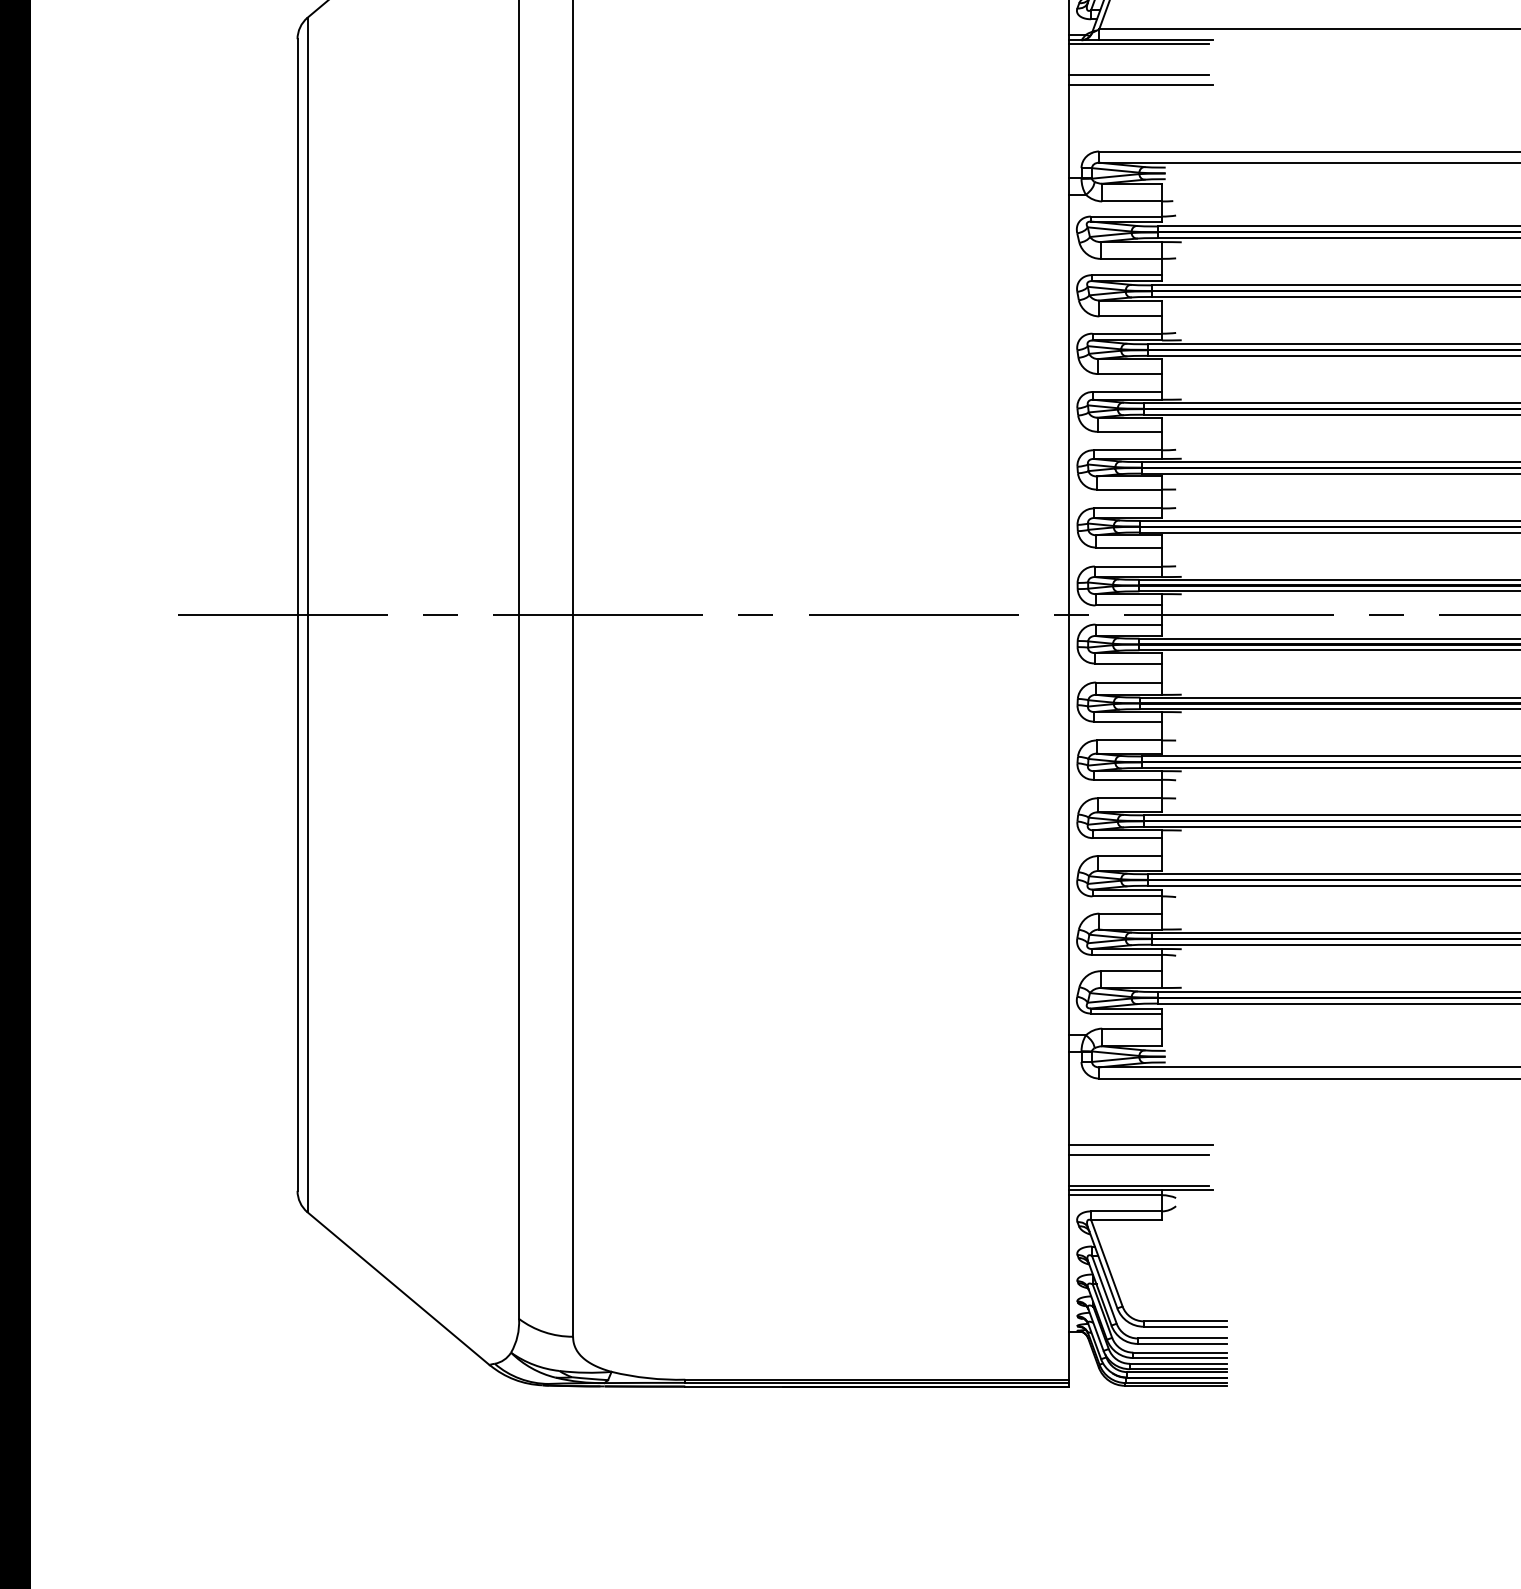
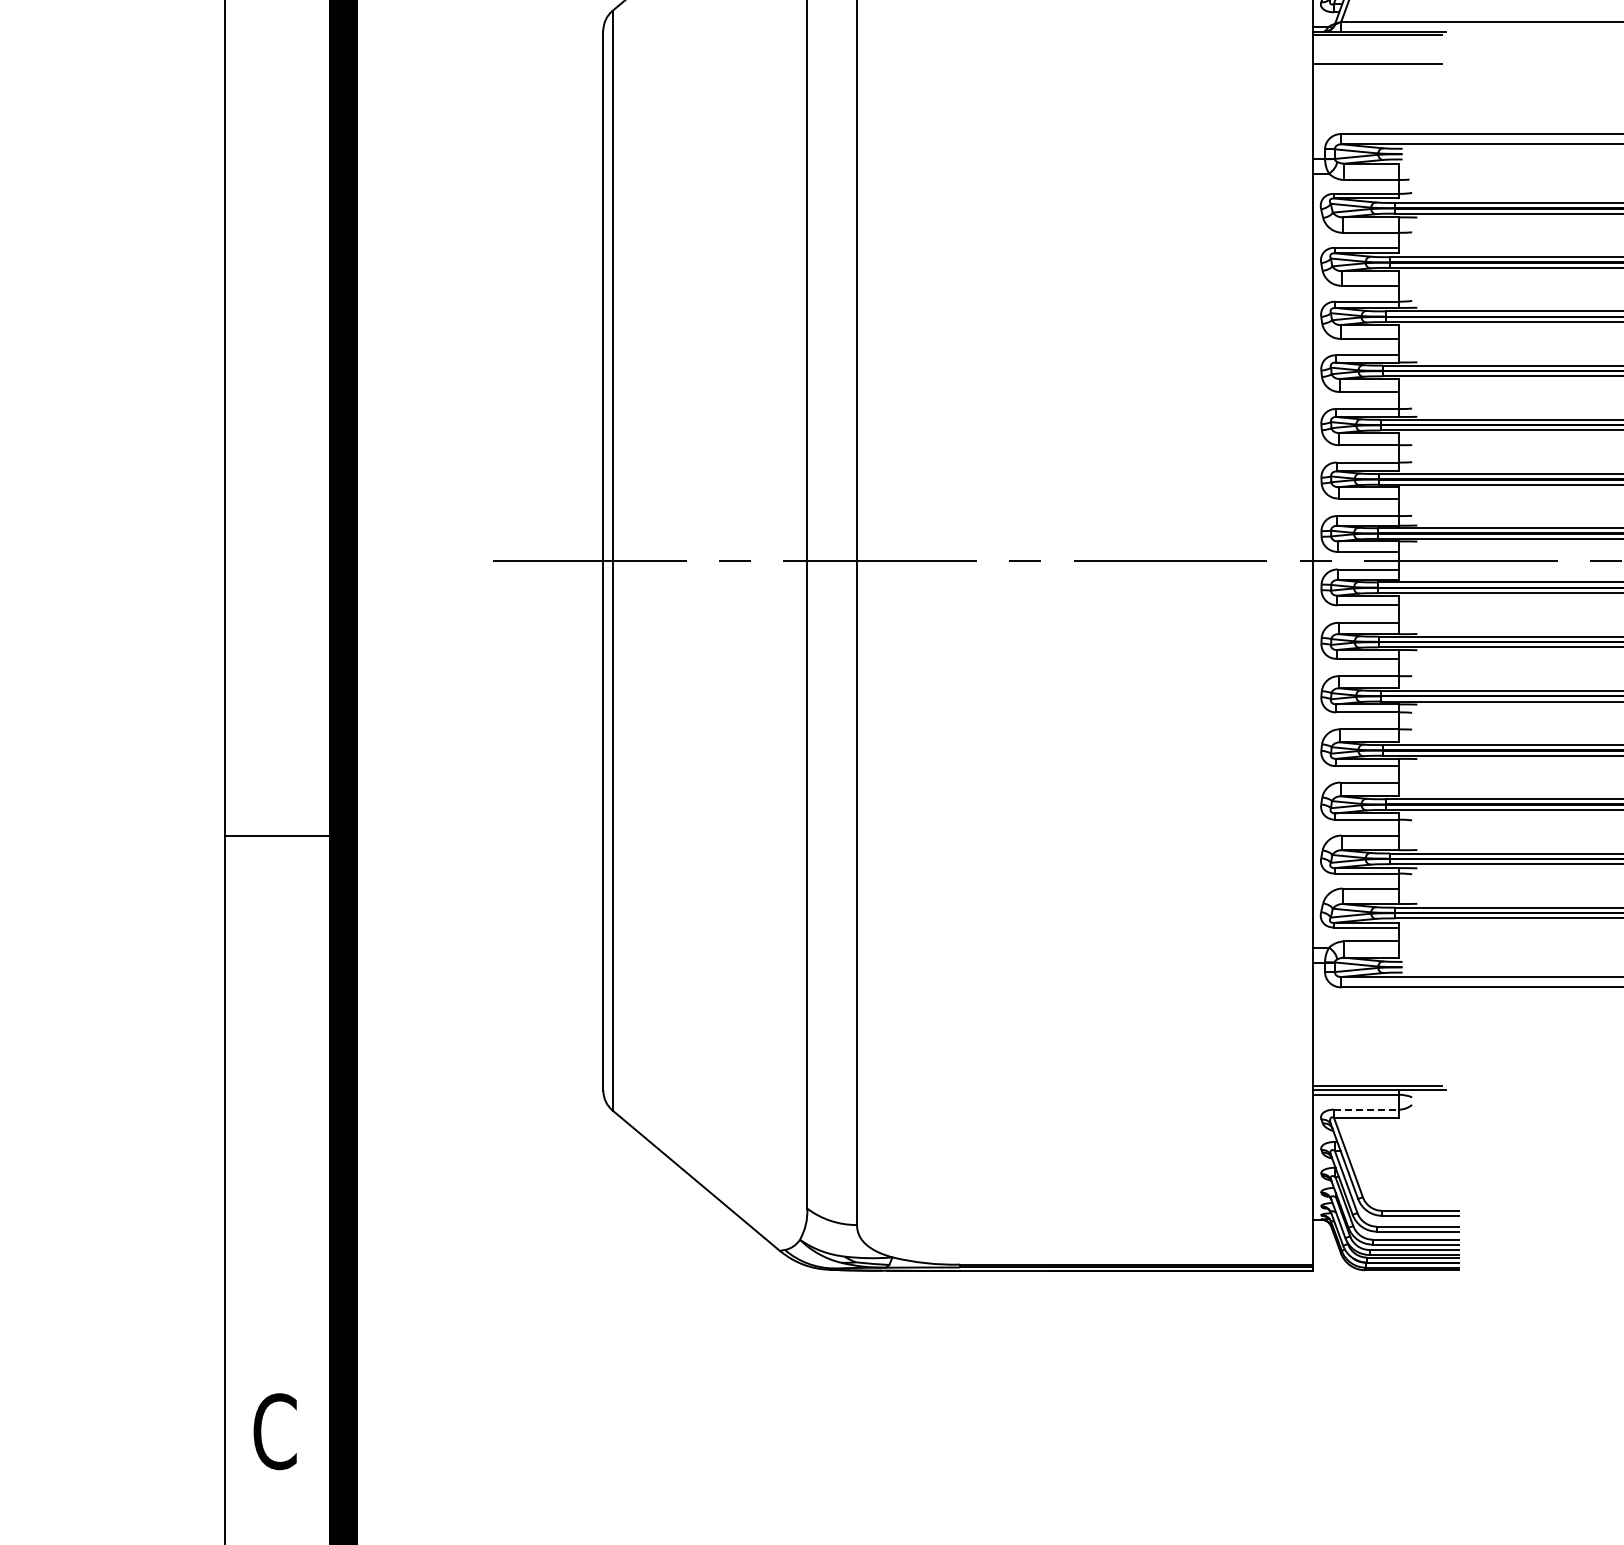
line: (1140, 85) -> (1379, 73), removed
line: (1140, 1144) -> (1379, 1048), removed
line: (1138, 1154) -> (1377, 1057), removed
line: (1126, 1211) -> (1366, 1109), solid -> dashed

